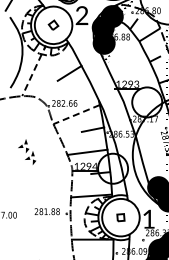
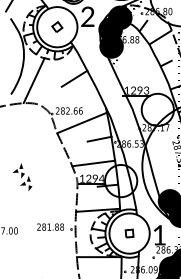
line: (31, 75) -> (33, 81), dashed -> solid
line: (76, 114) -> (81, 122), dashed -> solid
part: (27, 151) -> (22, 176), moved

